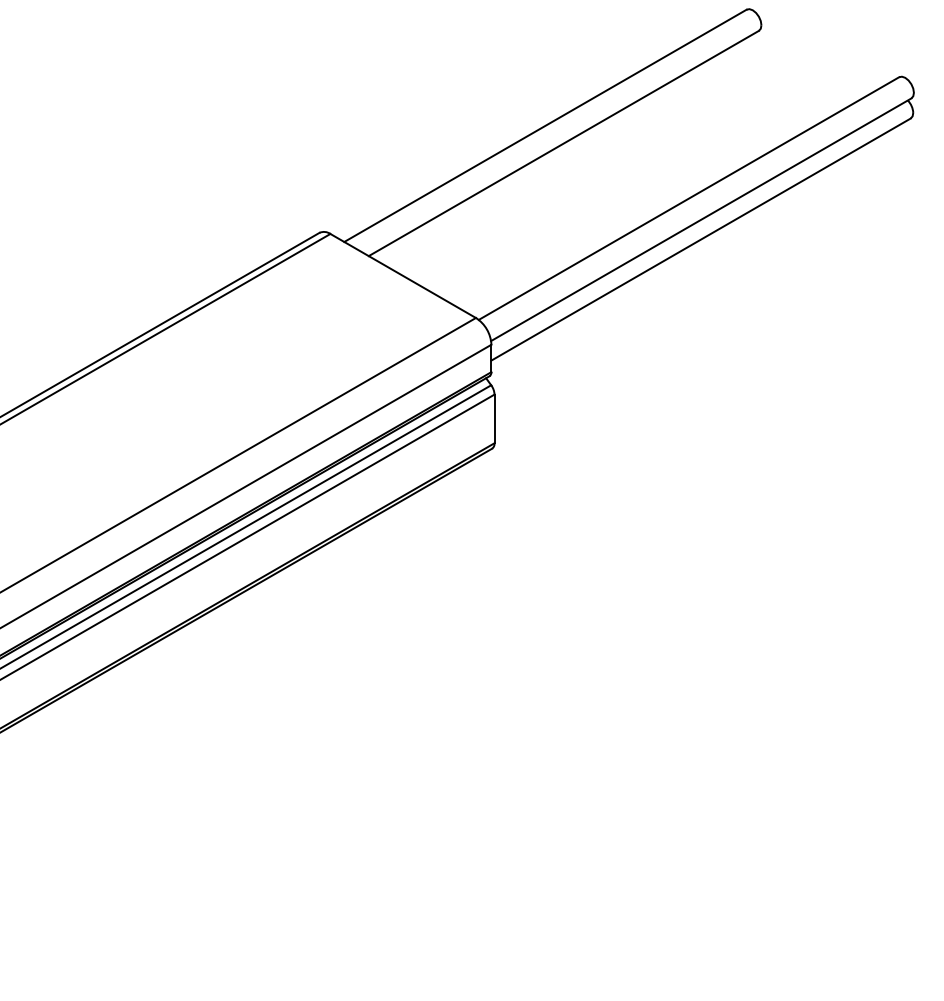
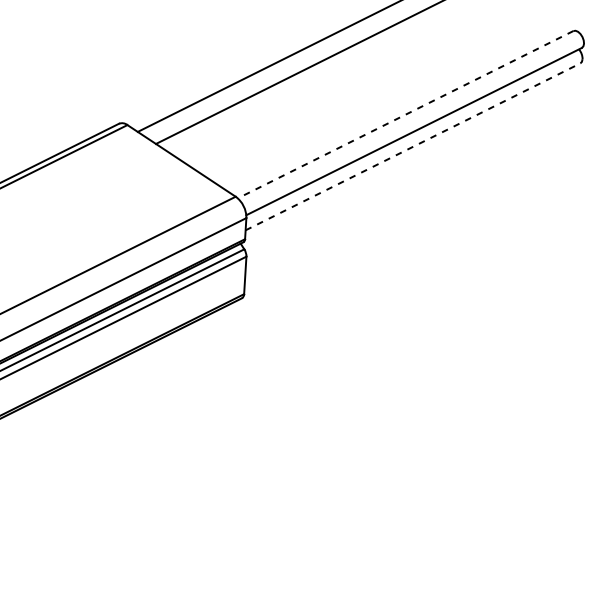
line: (688, 198) -> (405, 114), solid -> dashed
line: (701, 239) -> (413, 146), solid -> dashed

